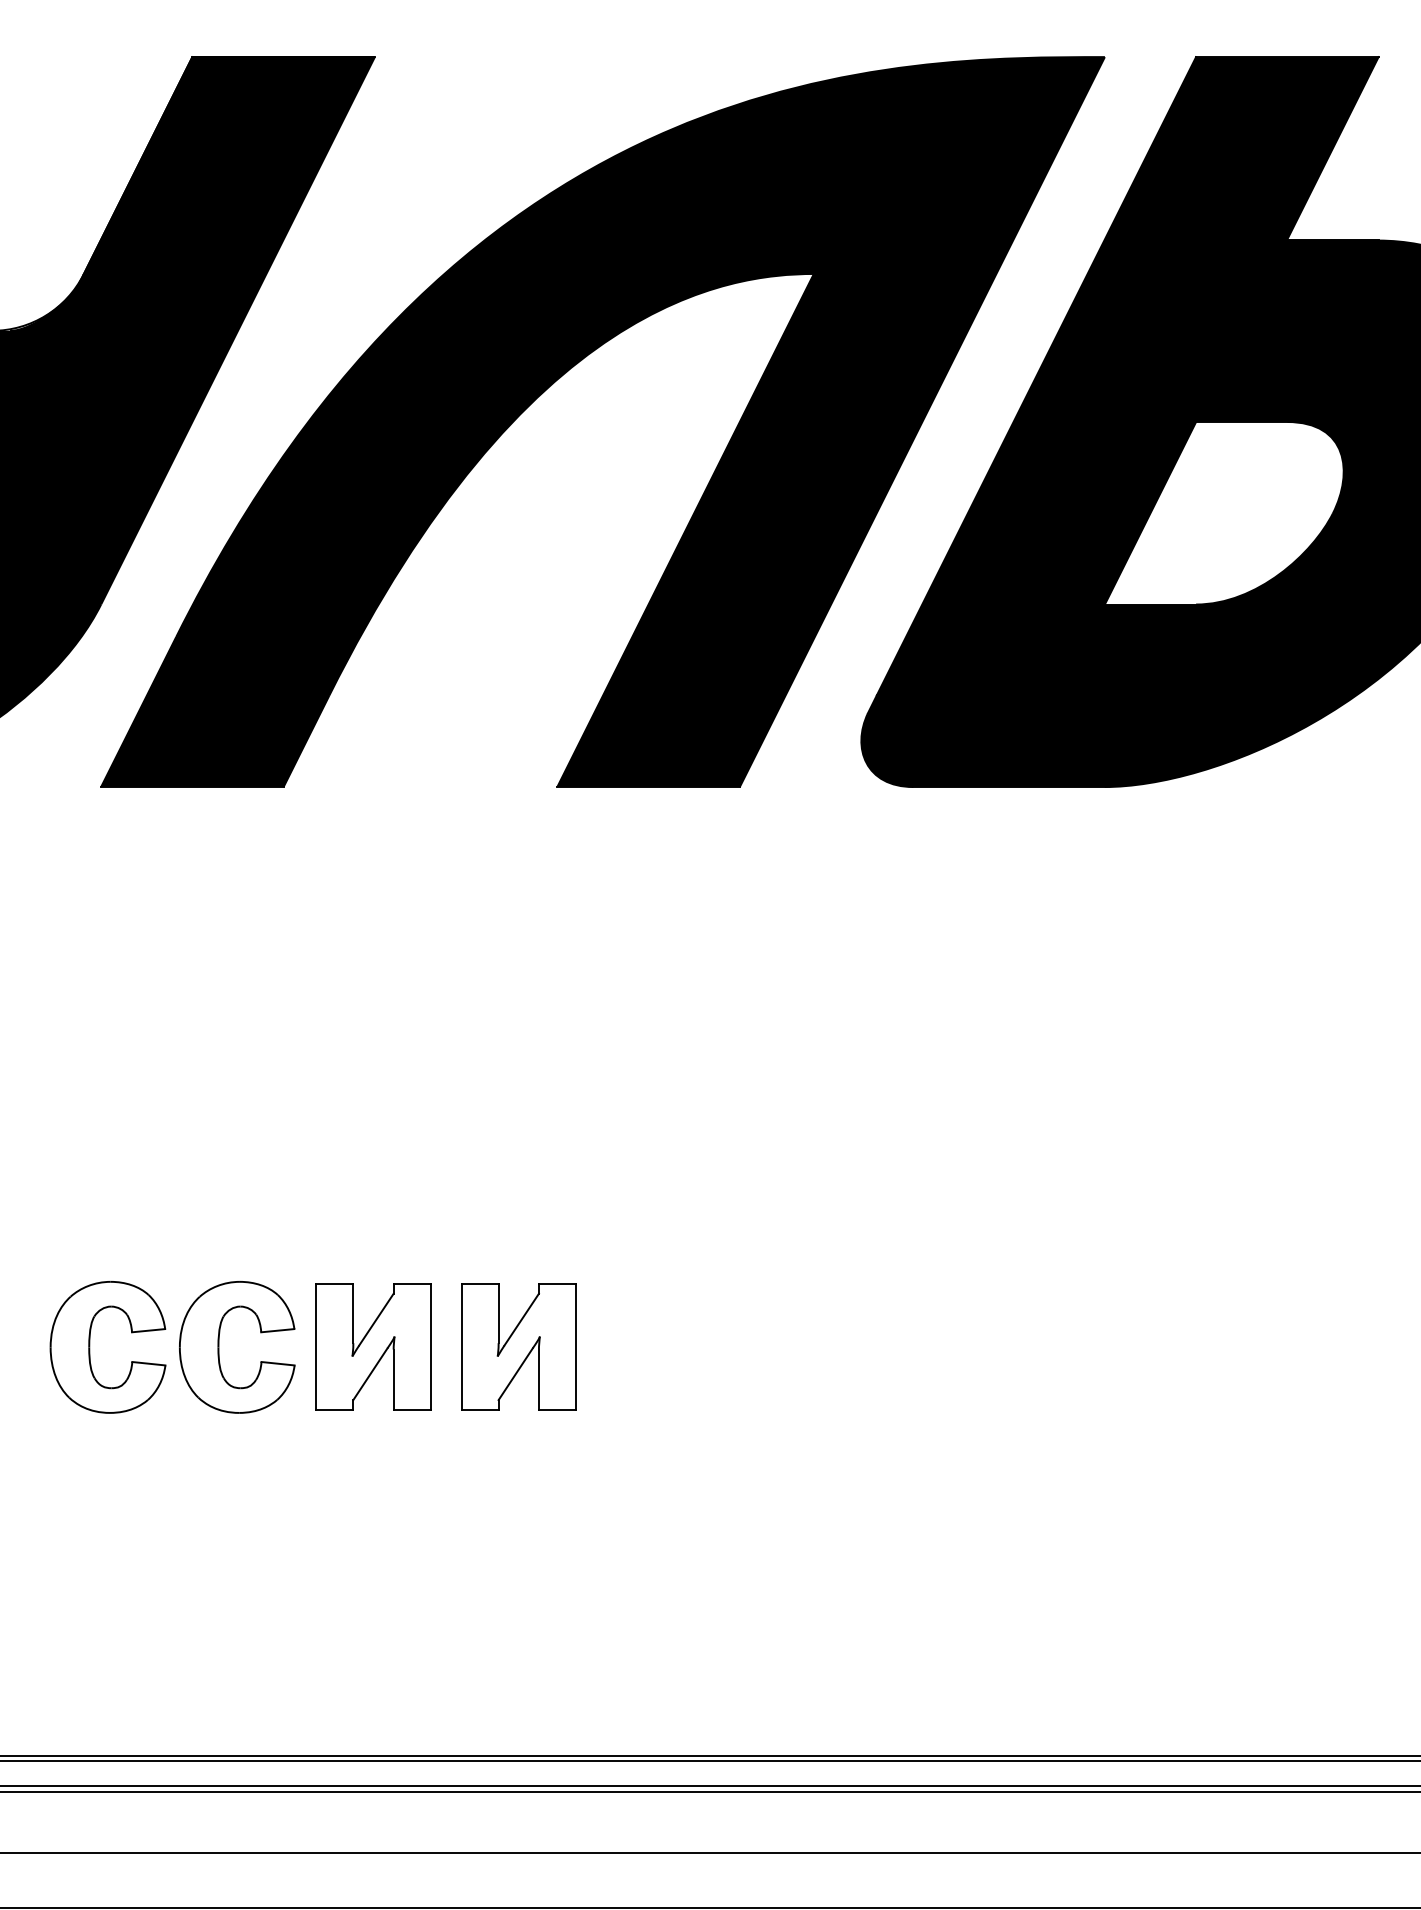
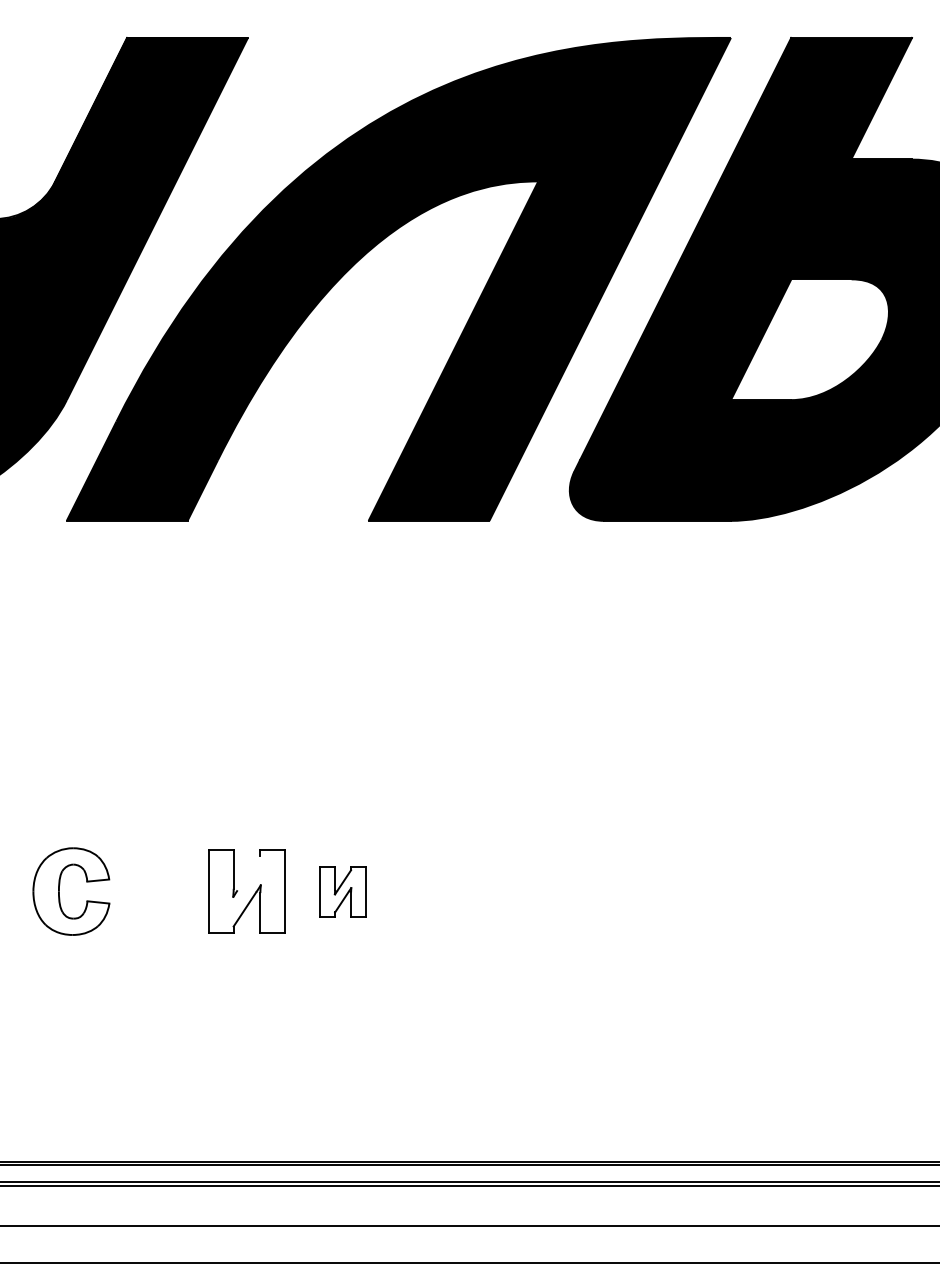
line: (375, 1320) -> (248, 873), removed
part: (220, 1347) -> (145, 891), removed
part: (517, 1347) -> (342, 891), size x0.6

